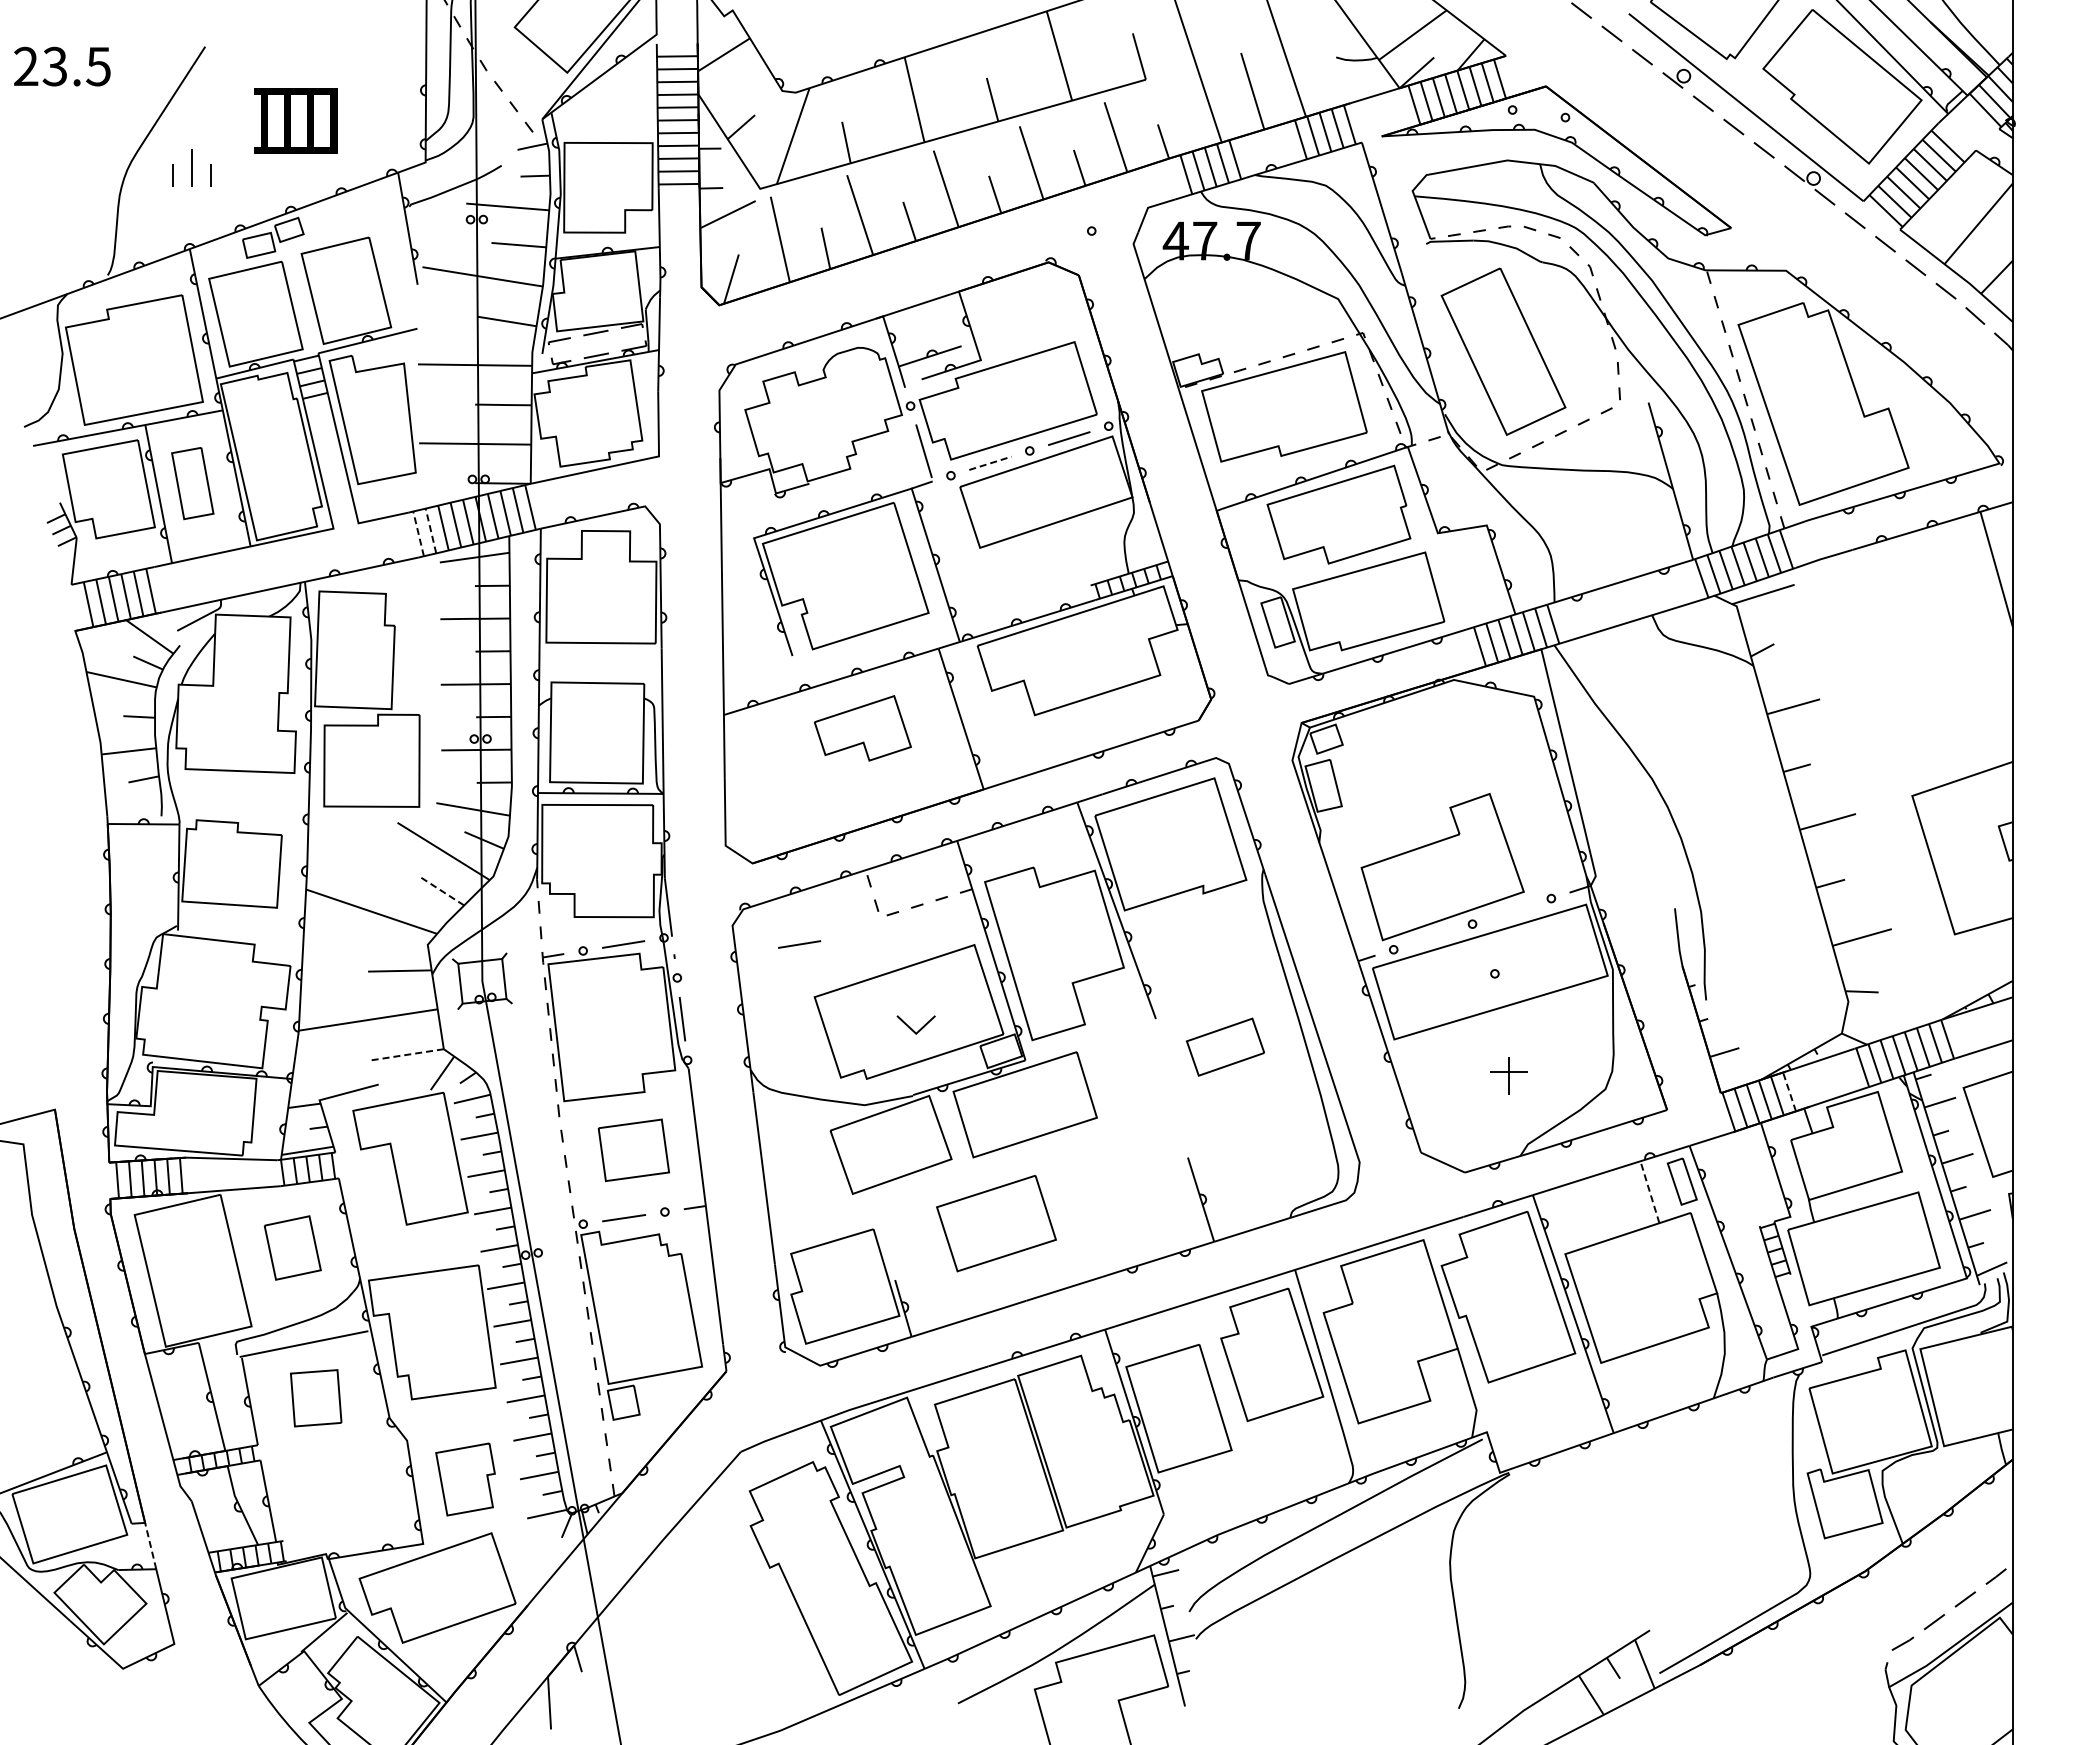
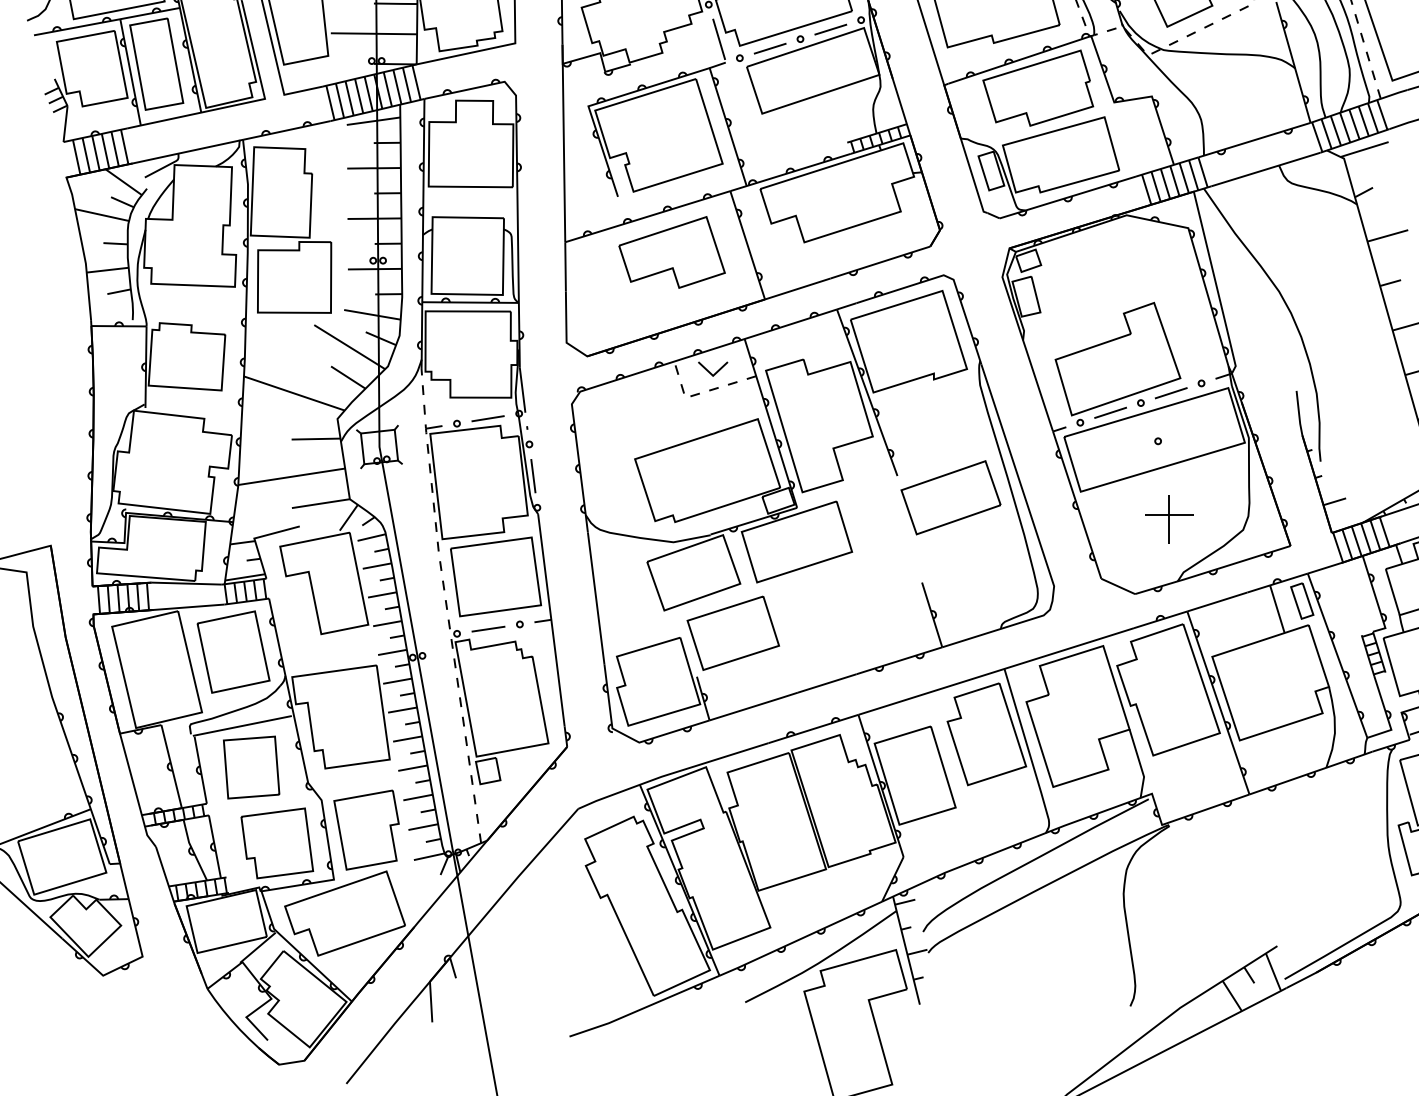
line: (990, 463) -> (770, 48), dashed -> solid
part: (192, 483) -> (156, 64), size x1.67
line: (431, 531) -> (340, 101), dashed -> solid
line: (418, 533) -> (330, 102), dashed -> solid
part: (862, 728) -> (671, 252), size x1.43
line: (441, 891) -> (348, 377), dashed -> solid
line: (1511, 910) -> (1170, 392), added
line: (1432, 936) -> (1110, 412), added
line: (799, 944) -> (623, 418), removed
part: (915, 1024) -> (712, 368), moved
part: (1225, 1046) -> (950, 497), size x1.67
line: (405, 1055) -> (320, 504), dashed -> solid
part: (1508, 1075) -> (1168, 519), size x1.67
line: (1789, 1091) -> (1384, 531), dashed -> solid
part: (633, 1150) -> (495, 577), size x1.67
line: (1649, 1191) -> (1277, 608), dashed -> solid
part: (996, 1223) -> (733, 633), moved
part: (292, 1247) -> (233, 651), size x1.67
part: (316, 1398) -> (251, 767), size x1.43
part: (465, 1479) -> (366, 830), size x1.43
part: (349, 1496) -> (277, 843), added
line: (150, 1546) -> (124, 881), dashed -> solid

